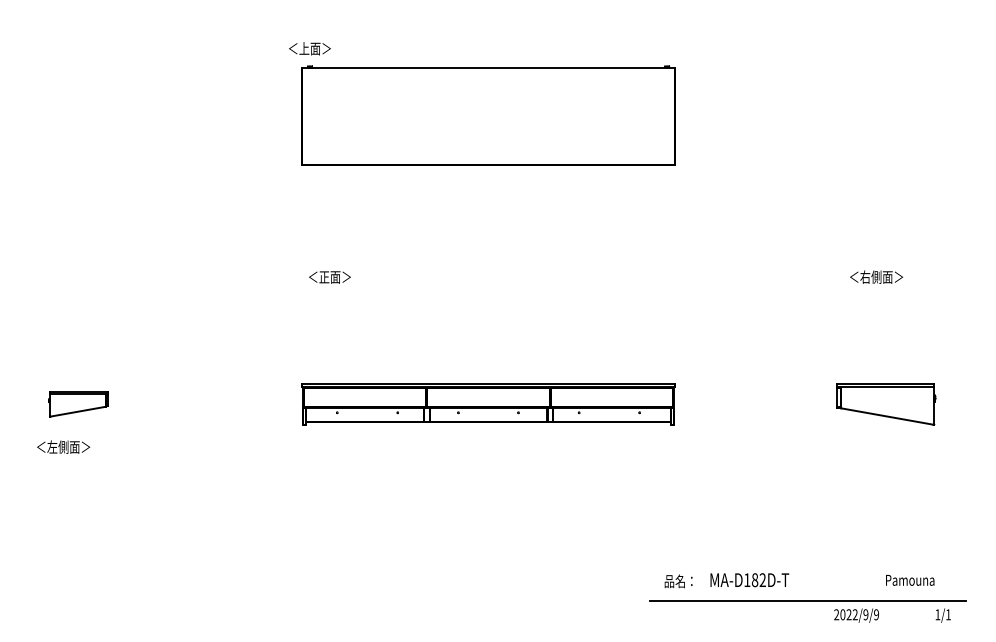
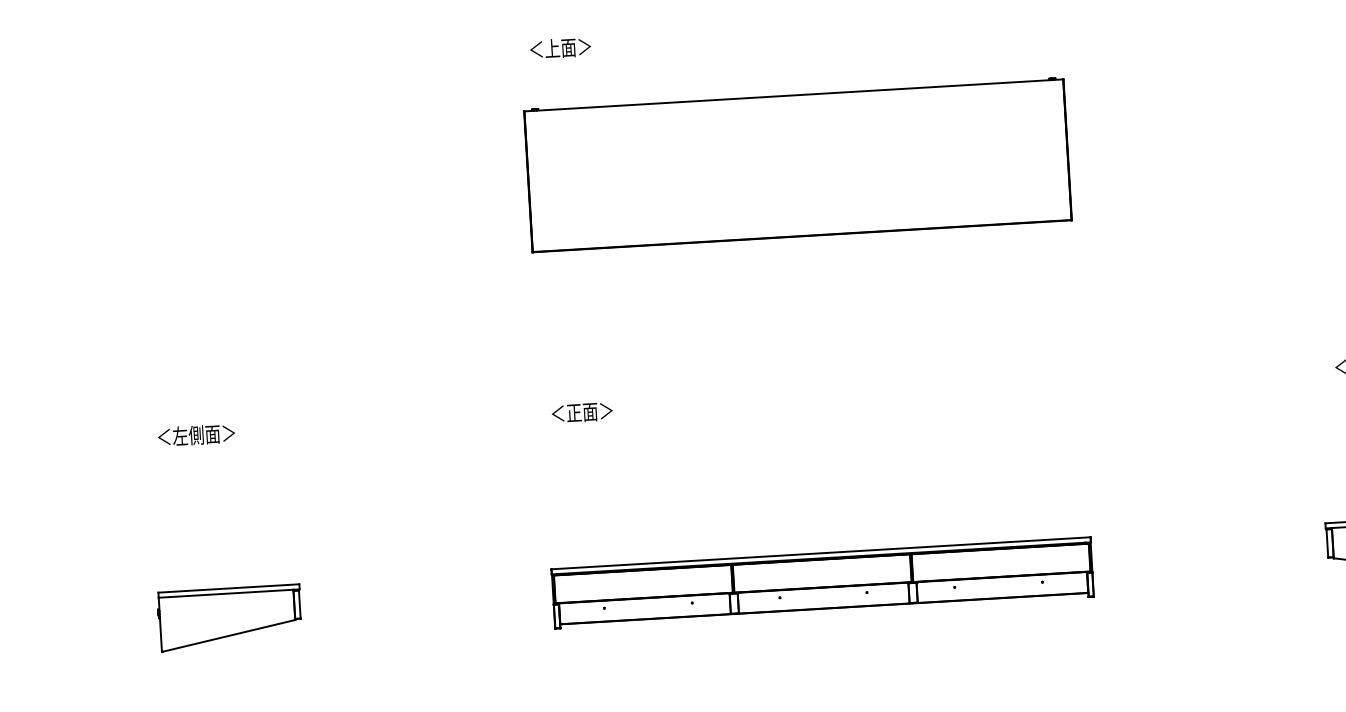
text: (309, 48) -> (559, 47), moved
part: (78, 404) -> (229, 618), size x1.67
text: (63, 446) -> (196, 434), moved

